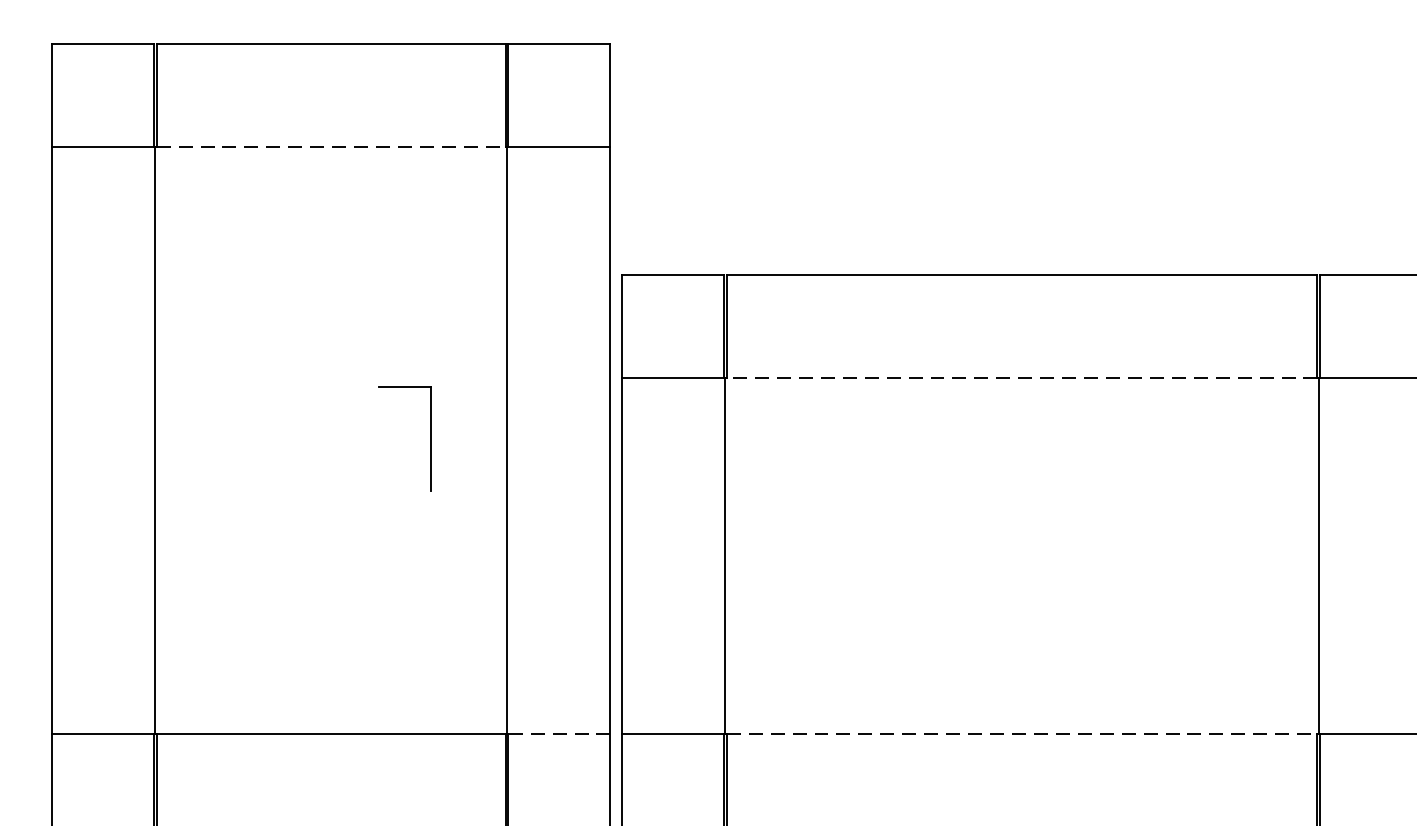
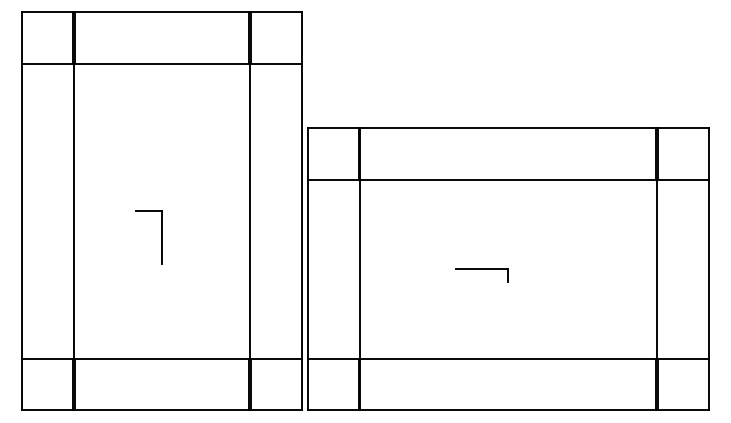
line: (332, 147) -> (162, 64), dashed -> solid
line: (1020, 378) -> (507, 180), dashed -> solid
part: (429, 438) -> (161, 237), moved
part: (968, 568) -> (481, 275), added
line: (559, 733) -> (276, 358), dashed -> solid
line: (1022, 733) -> (508, 358), dashed -> solid

